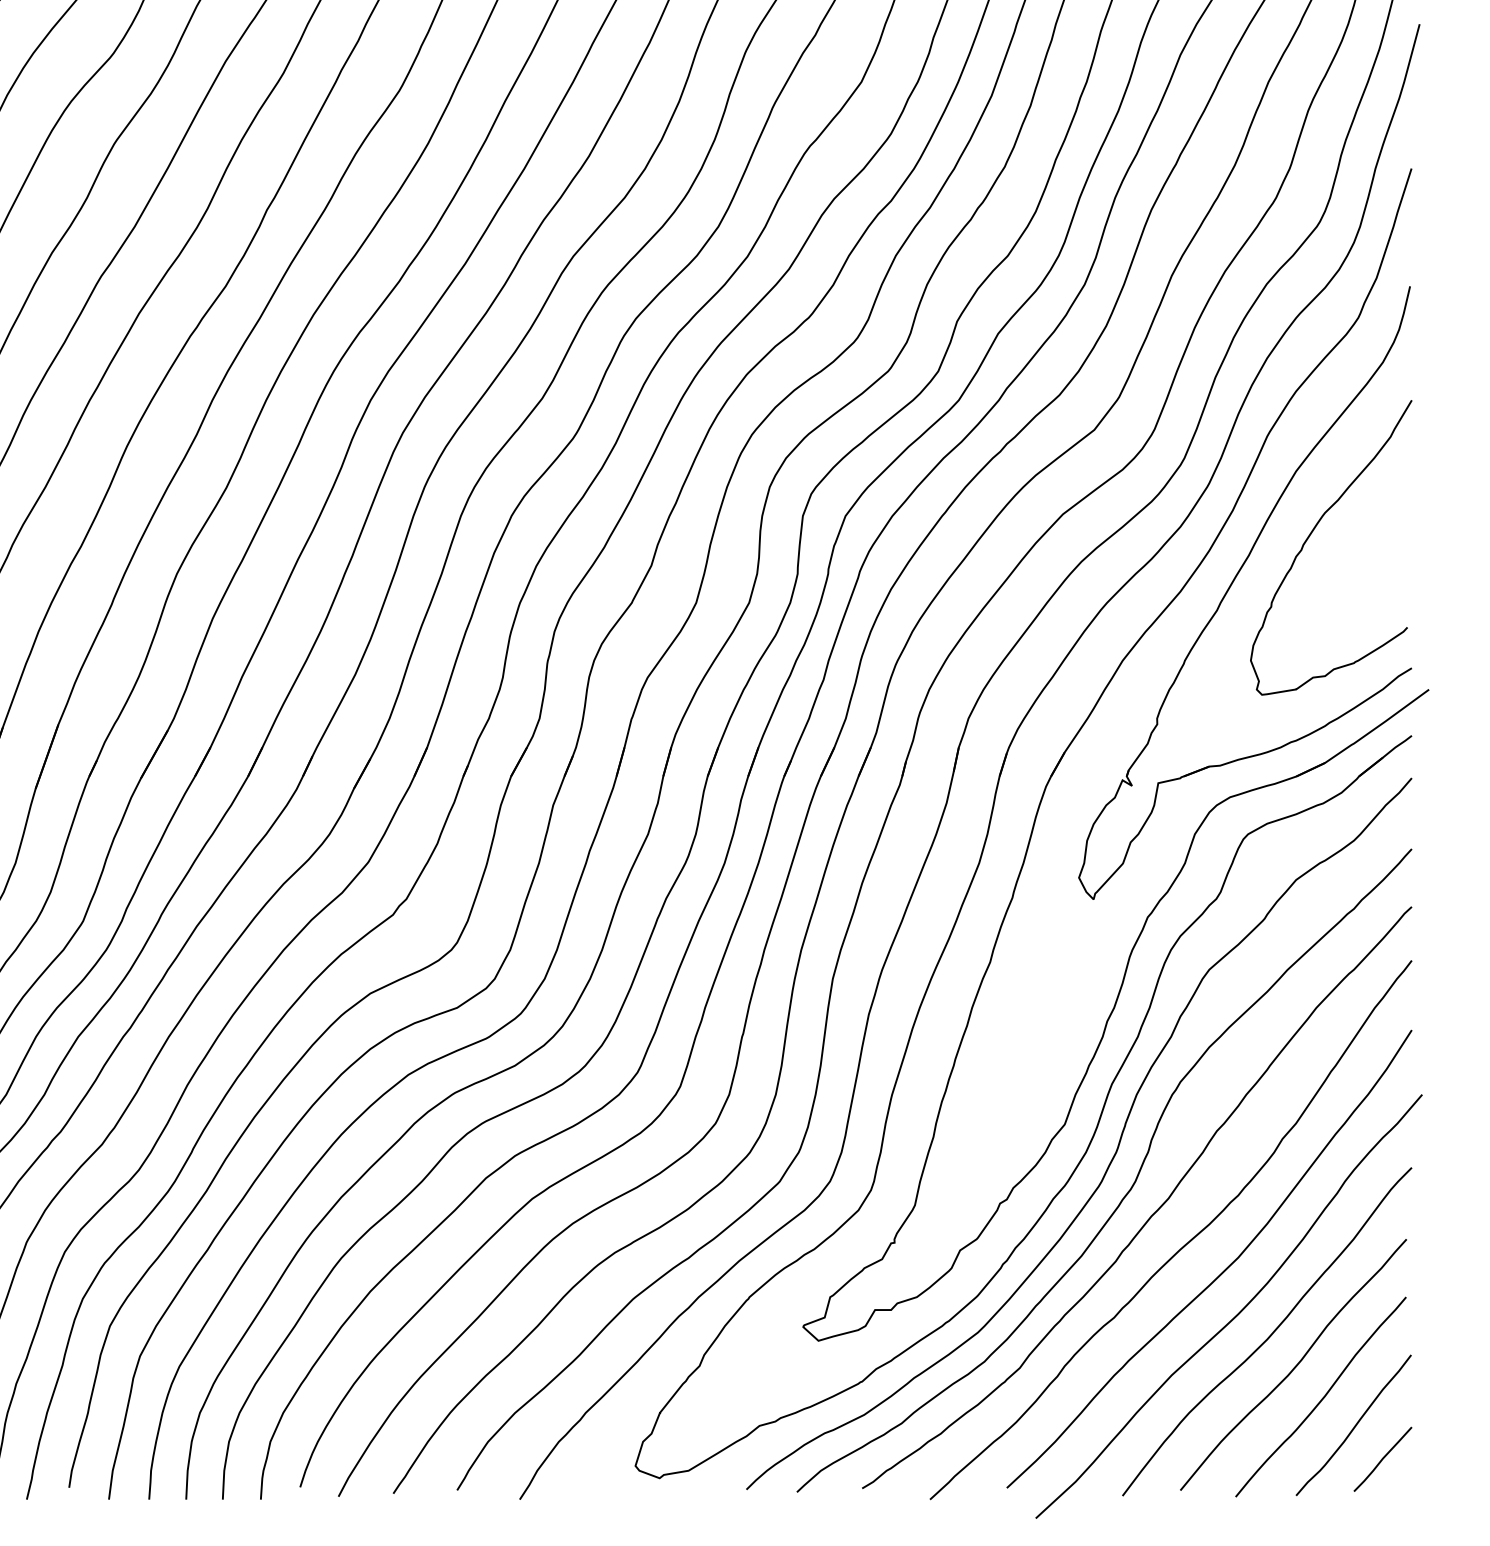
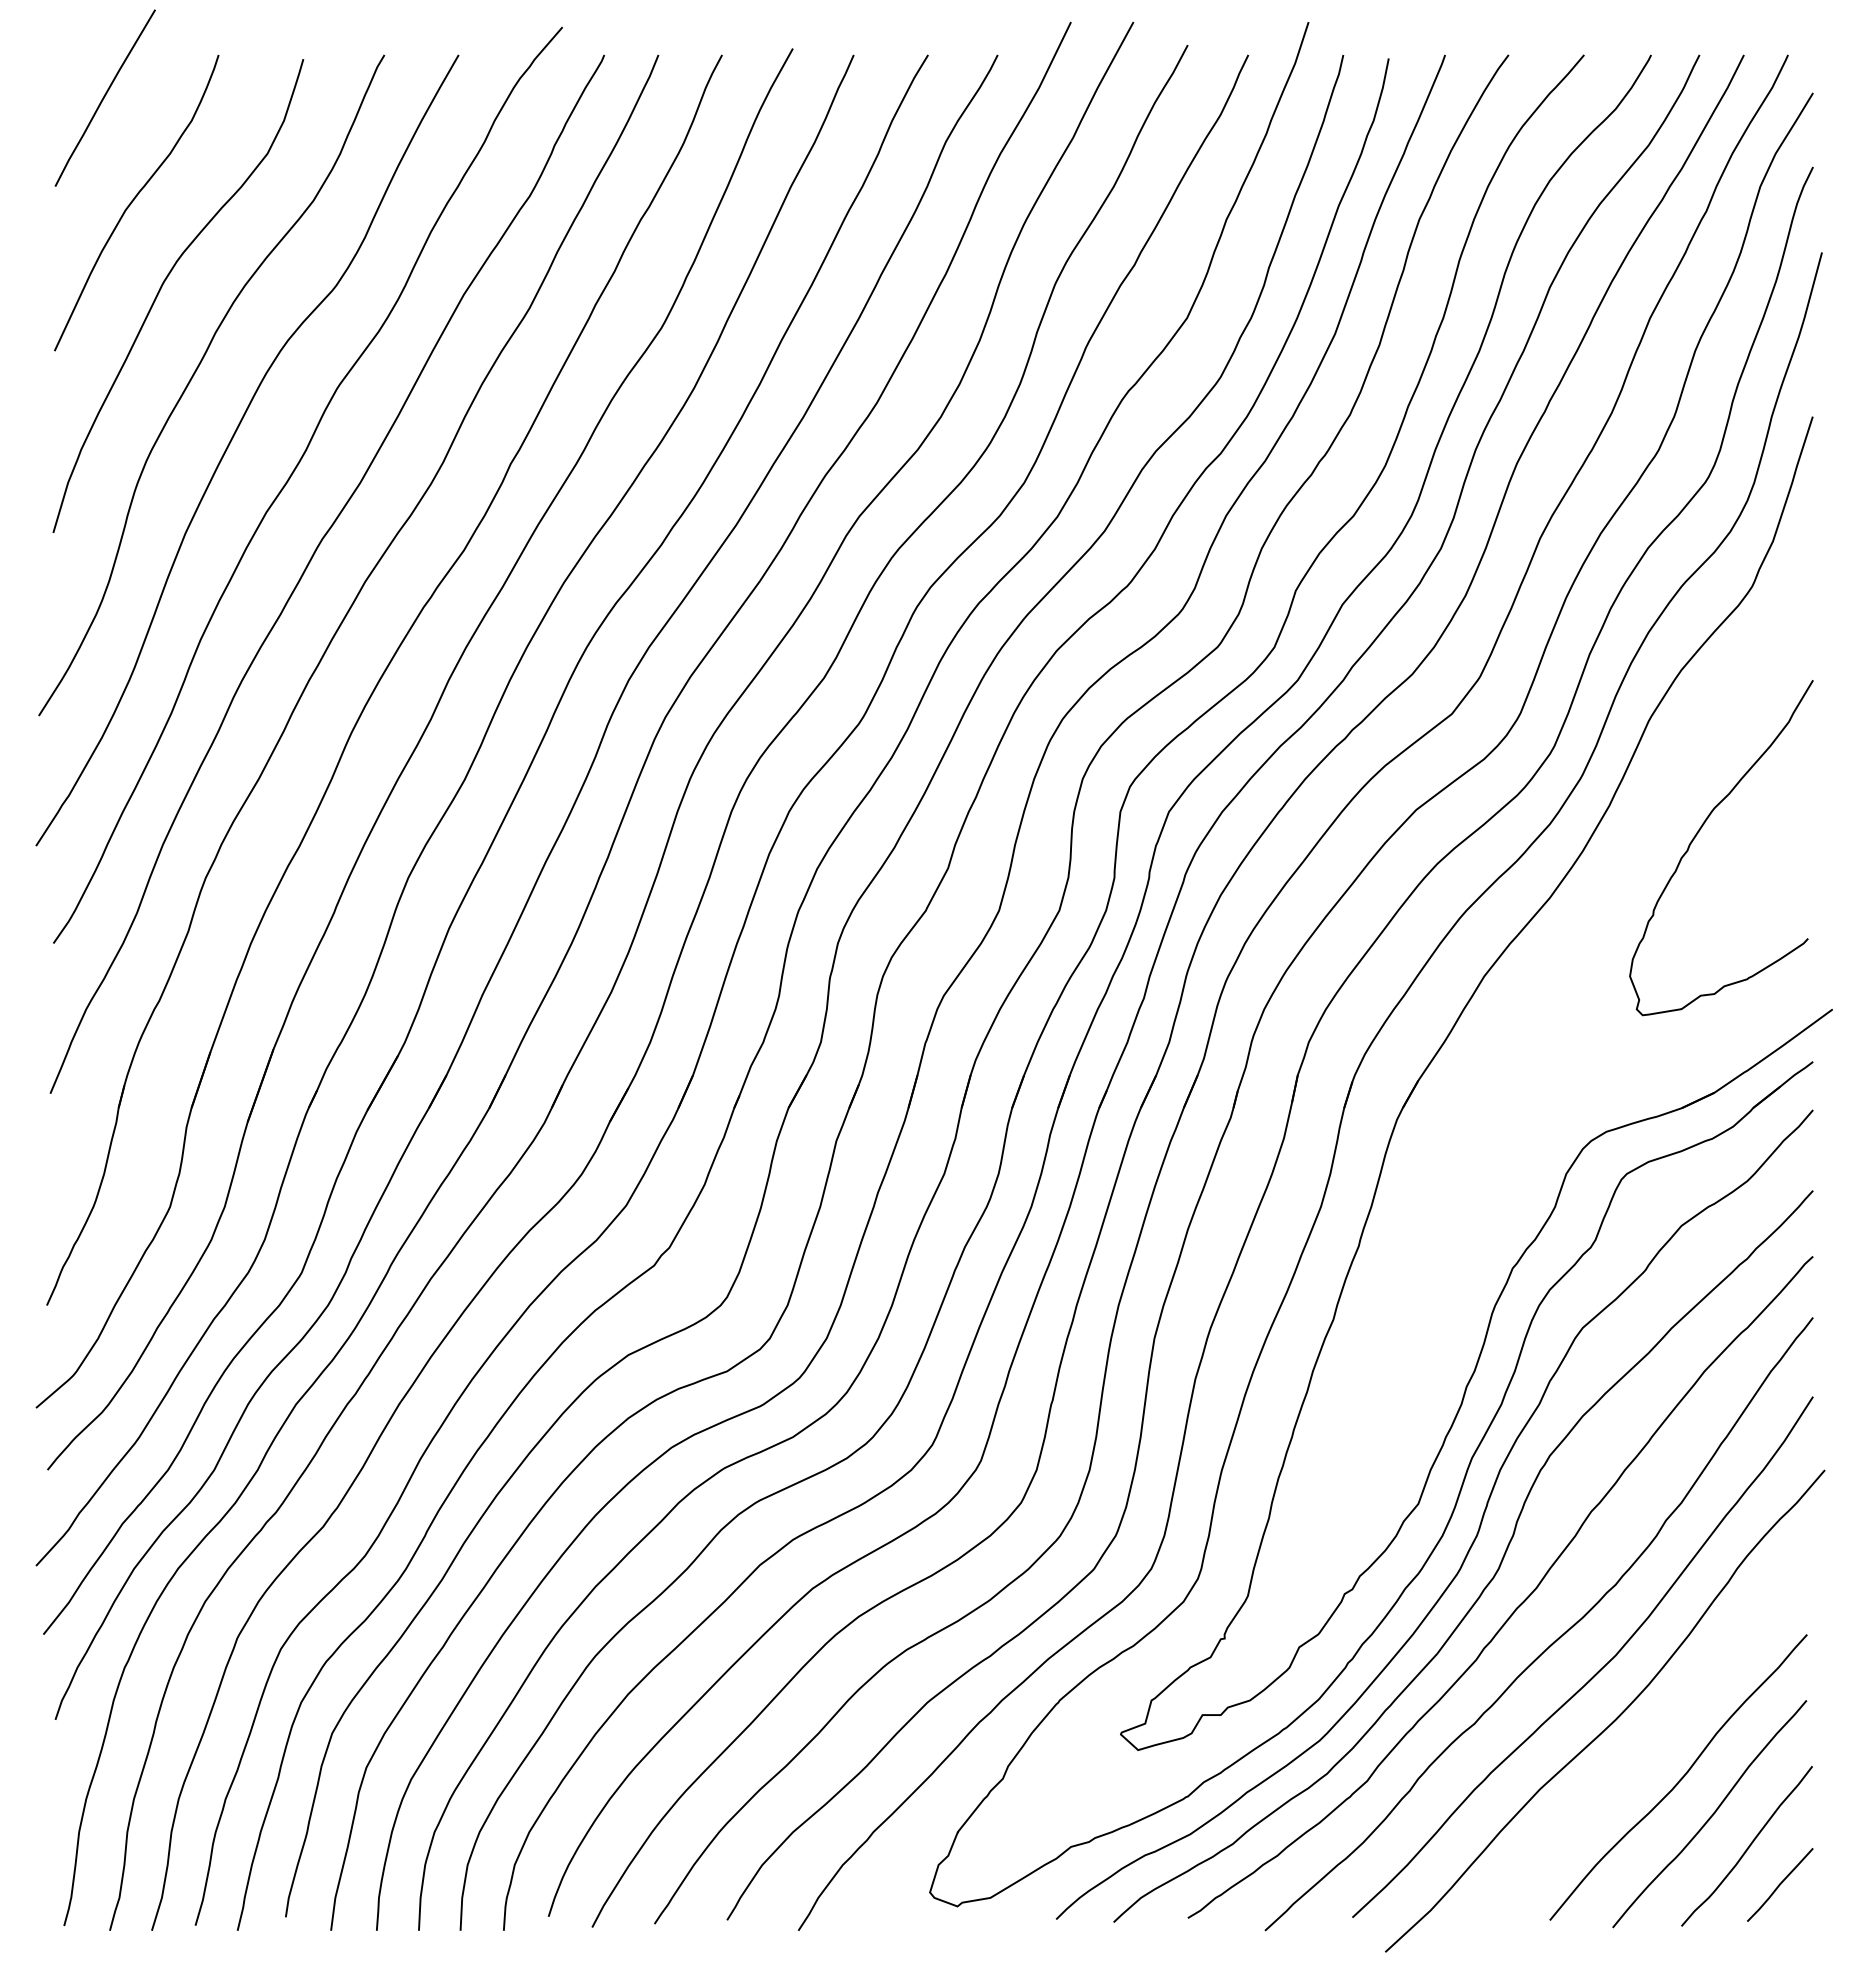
part: (1231, 586) -> (1607, 892), removed
curve: (1270, 1334) -> (1652, 1742), removed

